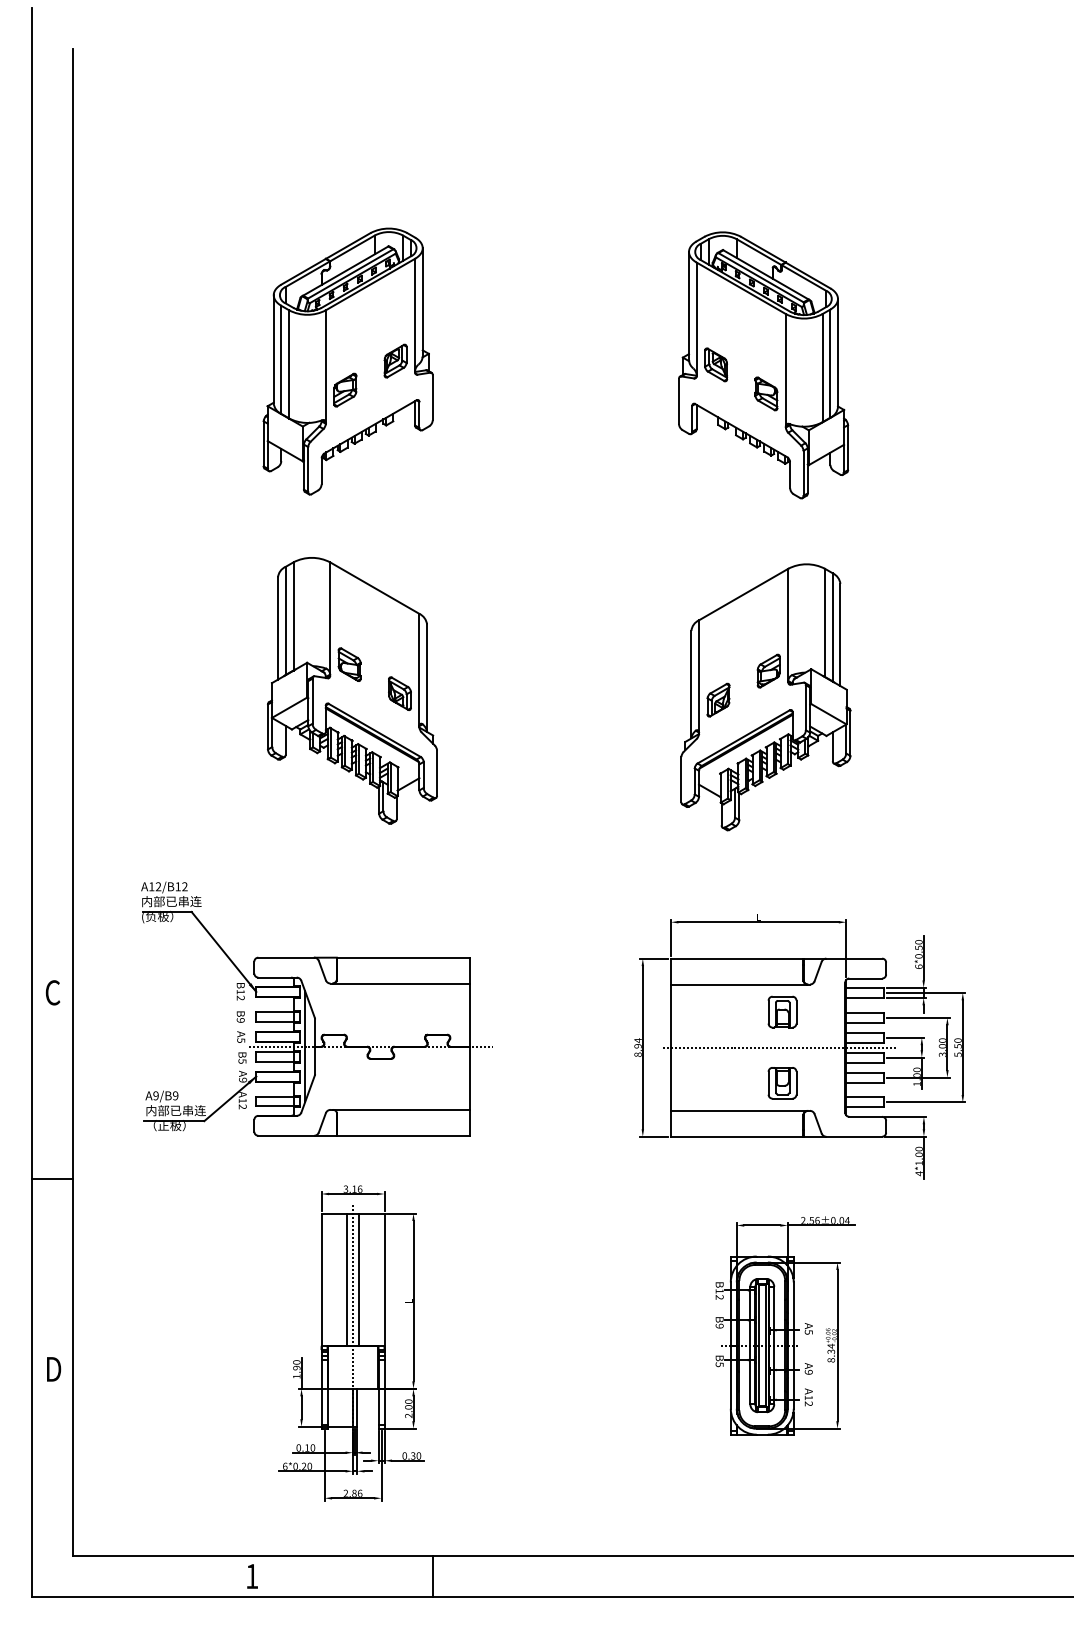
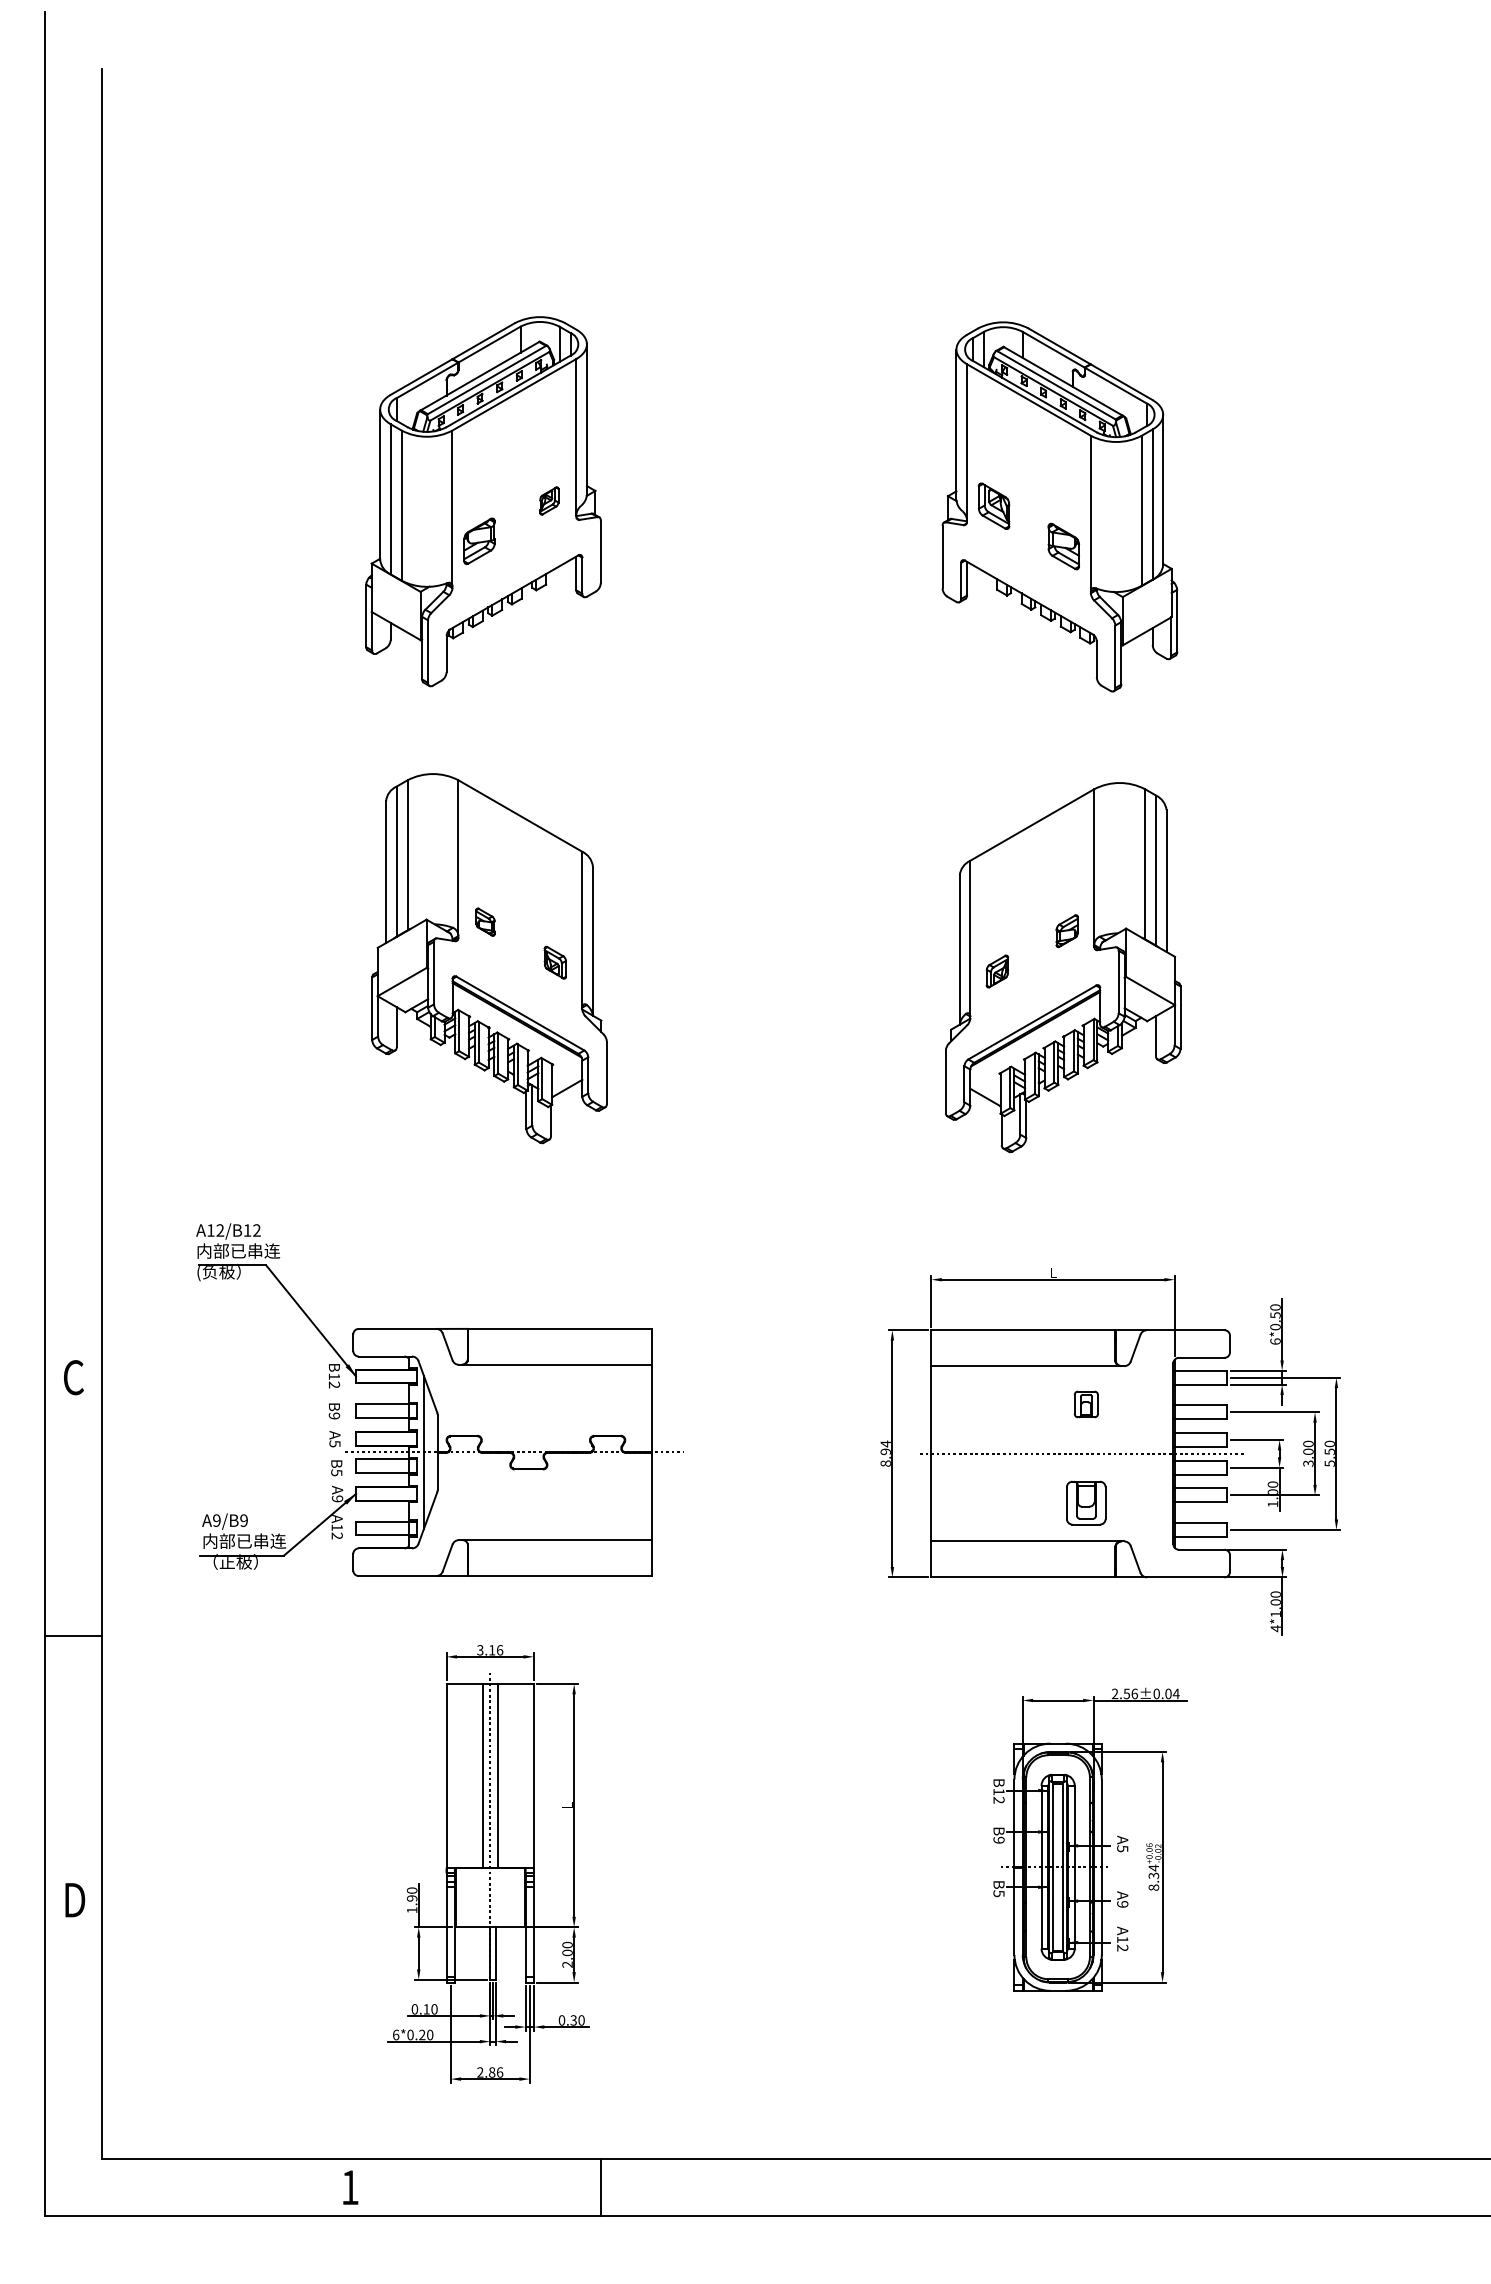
part: (395, 360) -> (549, 500), size x0.6
part: (349, 664) -> (485, 921), size x0.6
part: (769, 670) -> (1067, 930), size x0.7
part: (400, 693) -> (555, 962), size x0.7
part: (718, 700) -> (997, 971), size x0.7
part: (782, 1012) -> (1086, 1404), size x0.6

